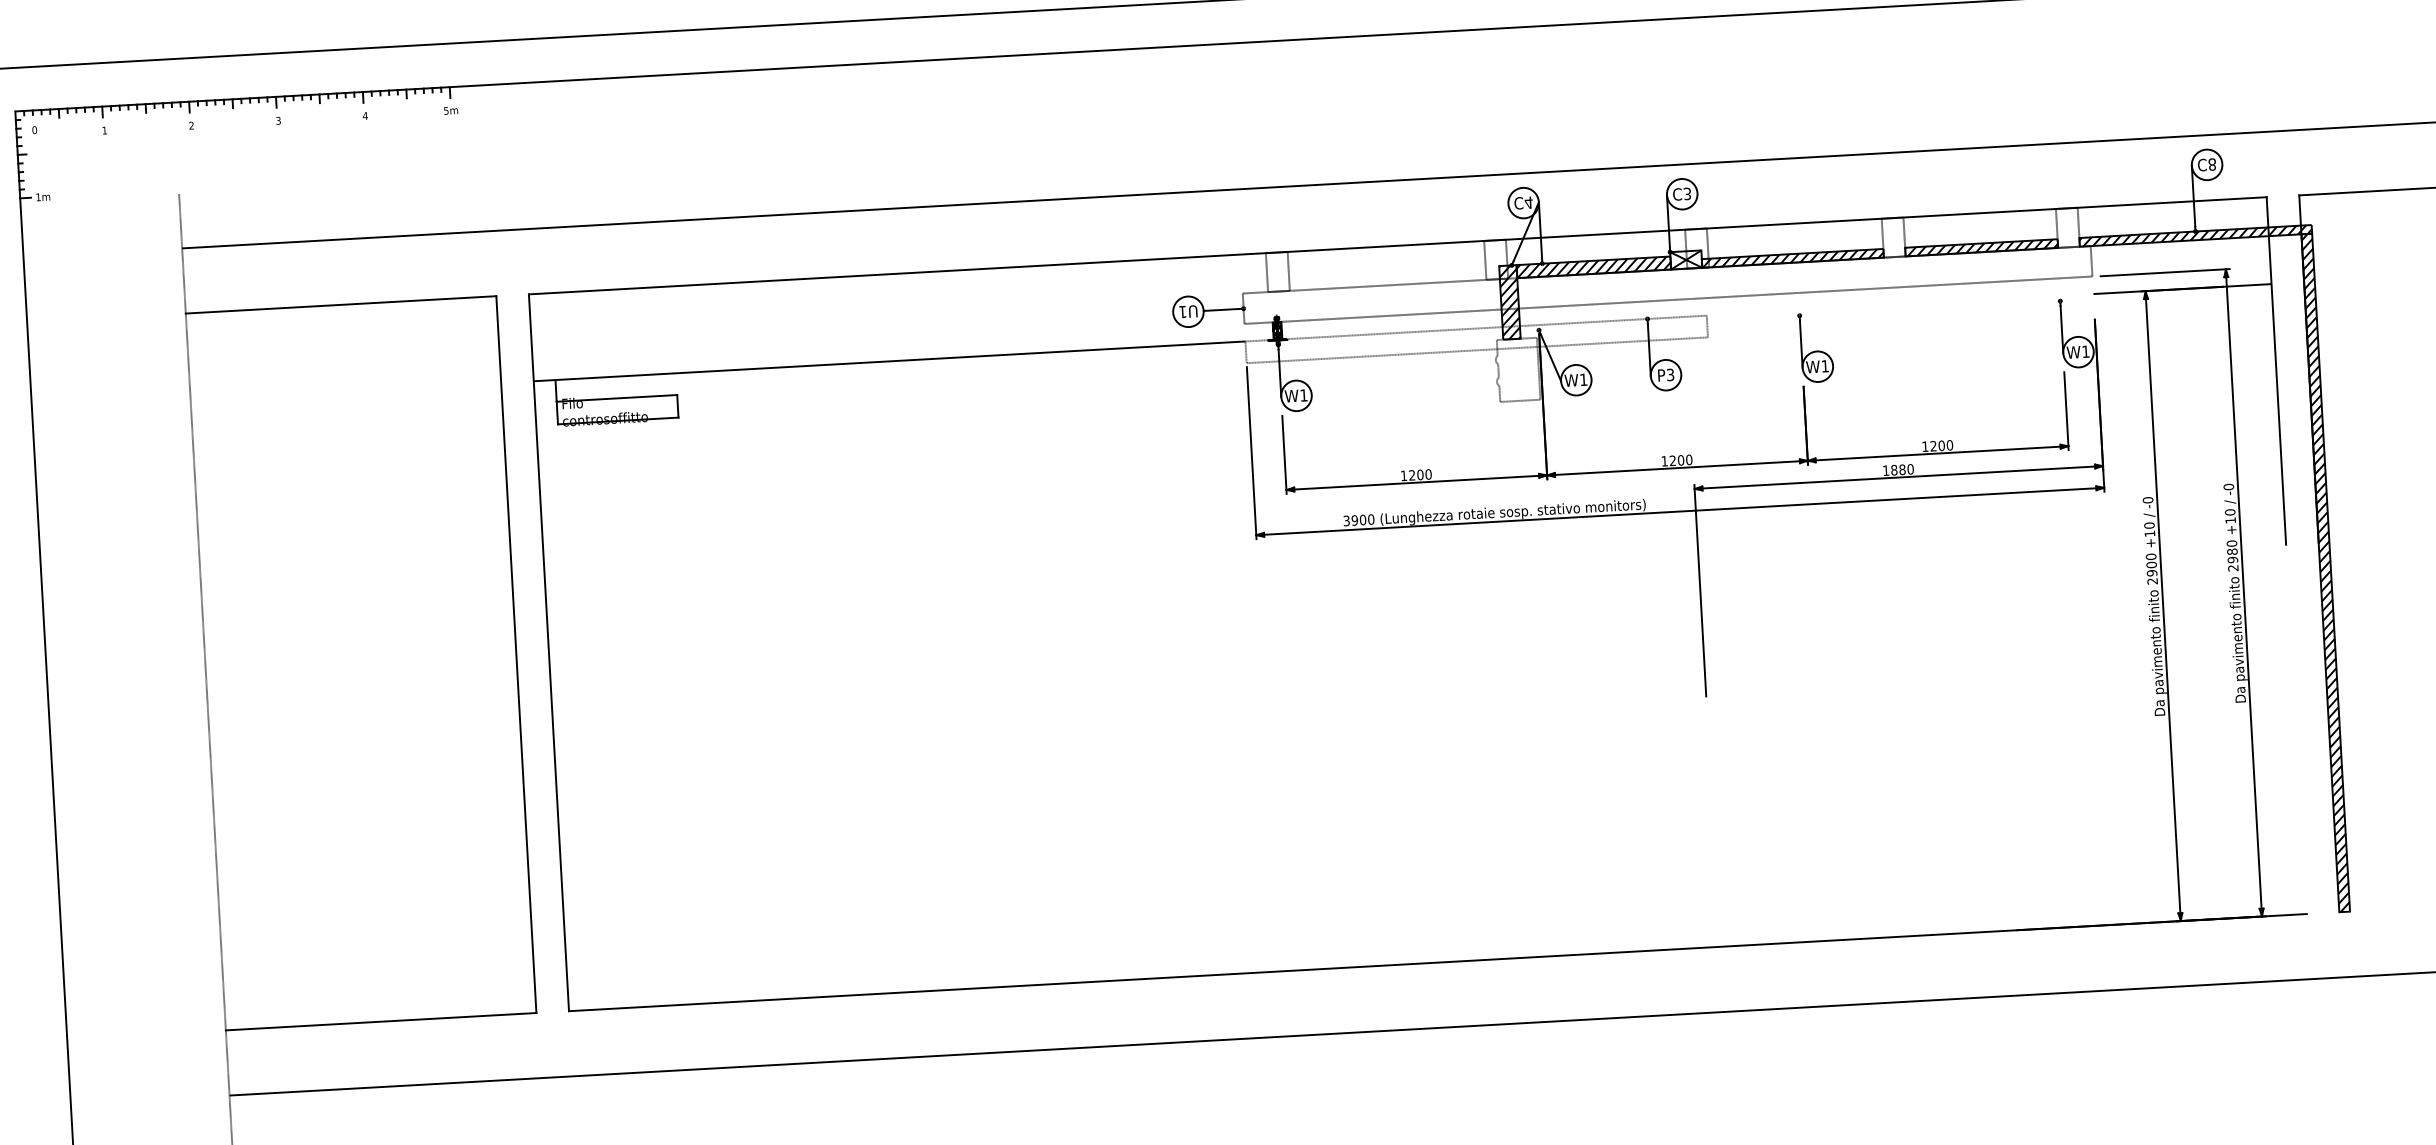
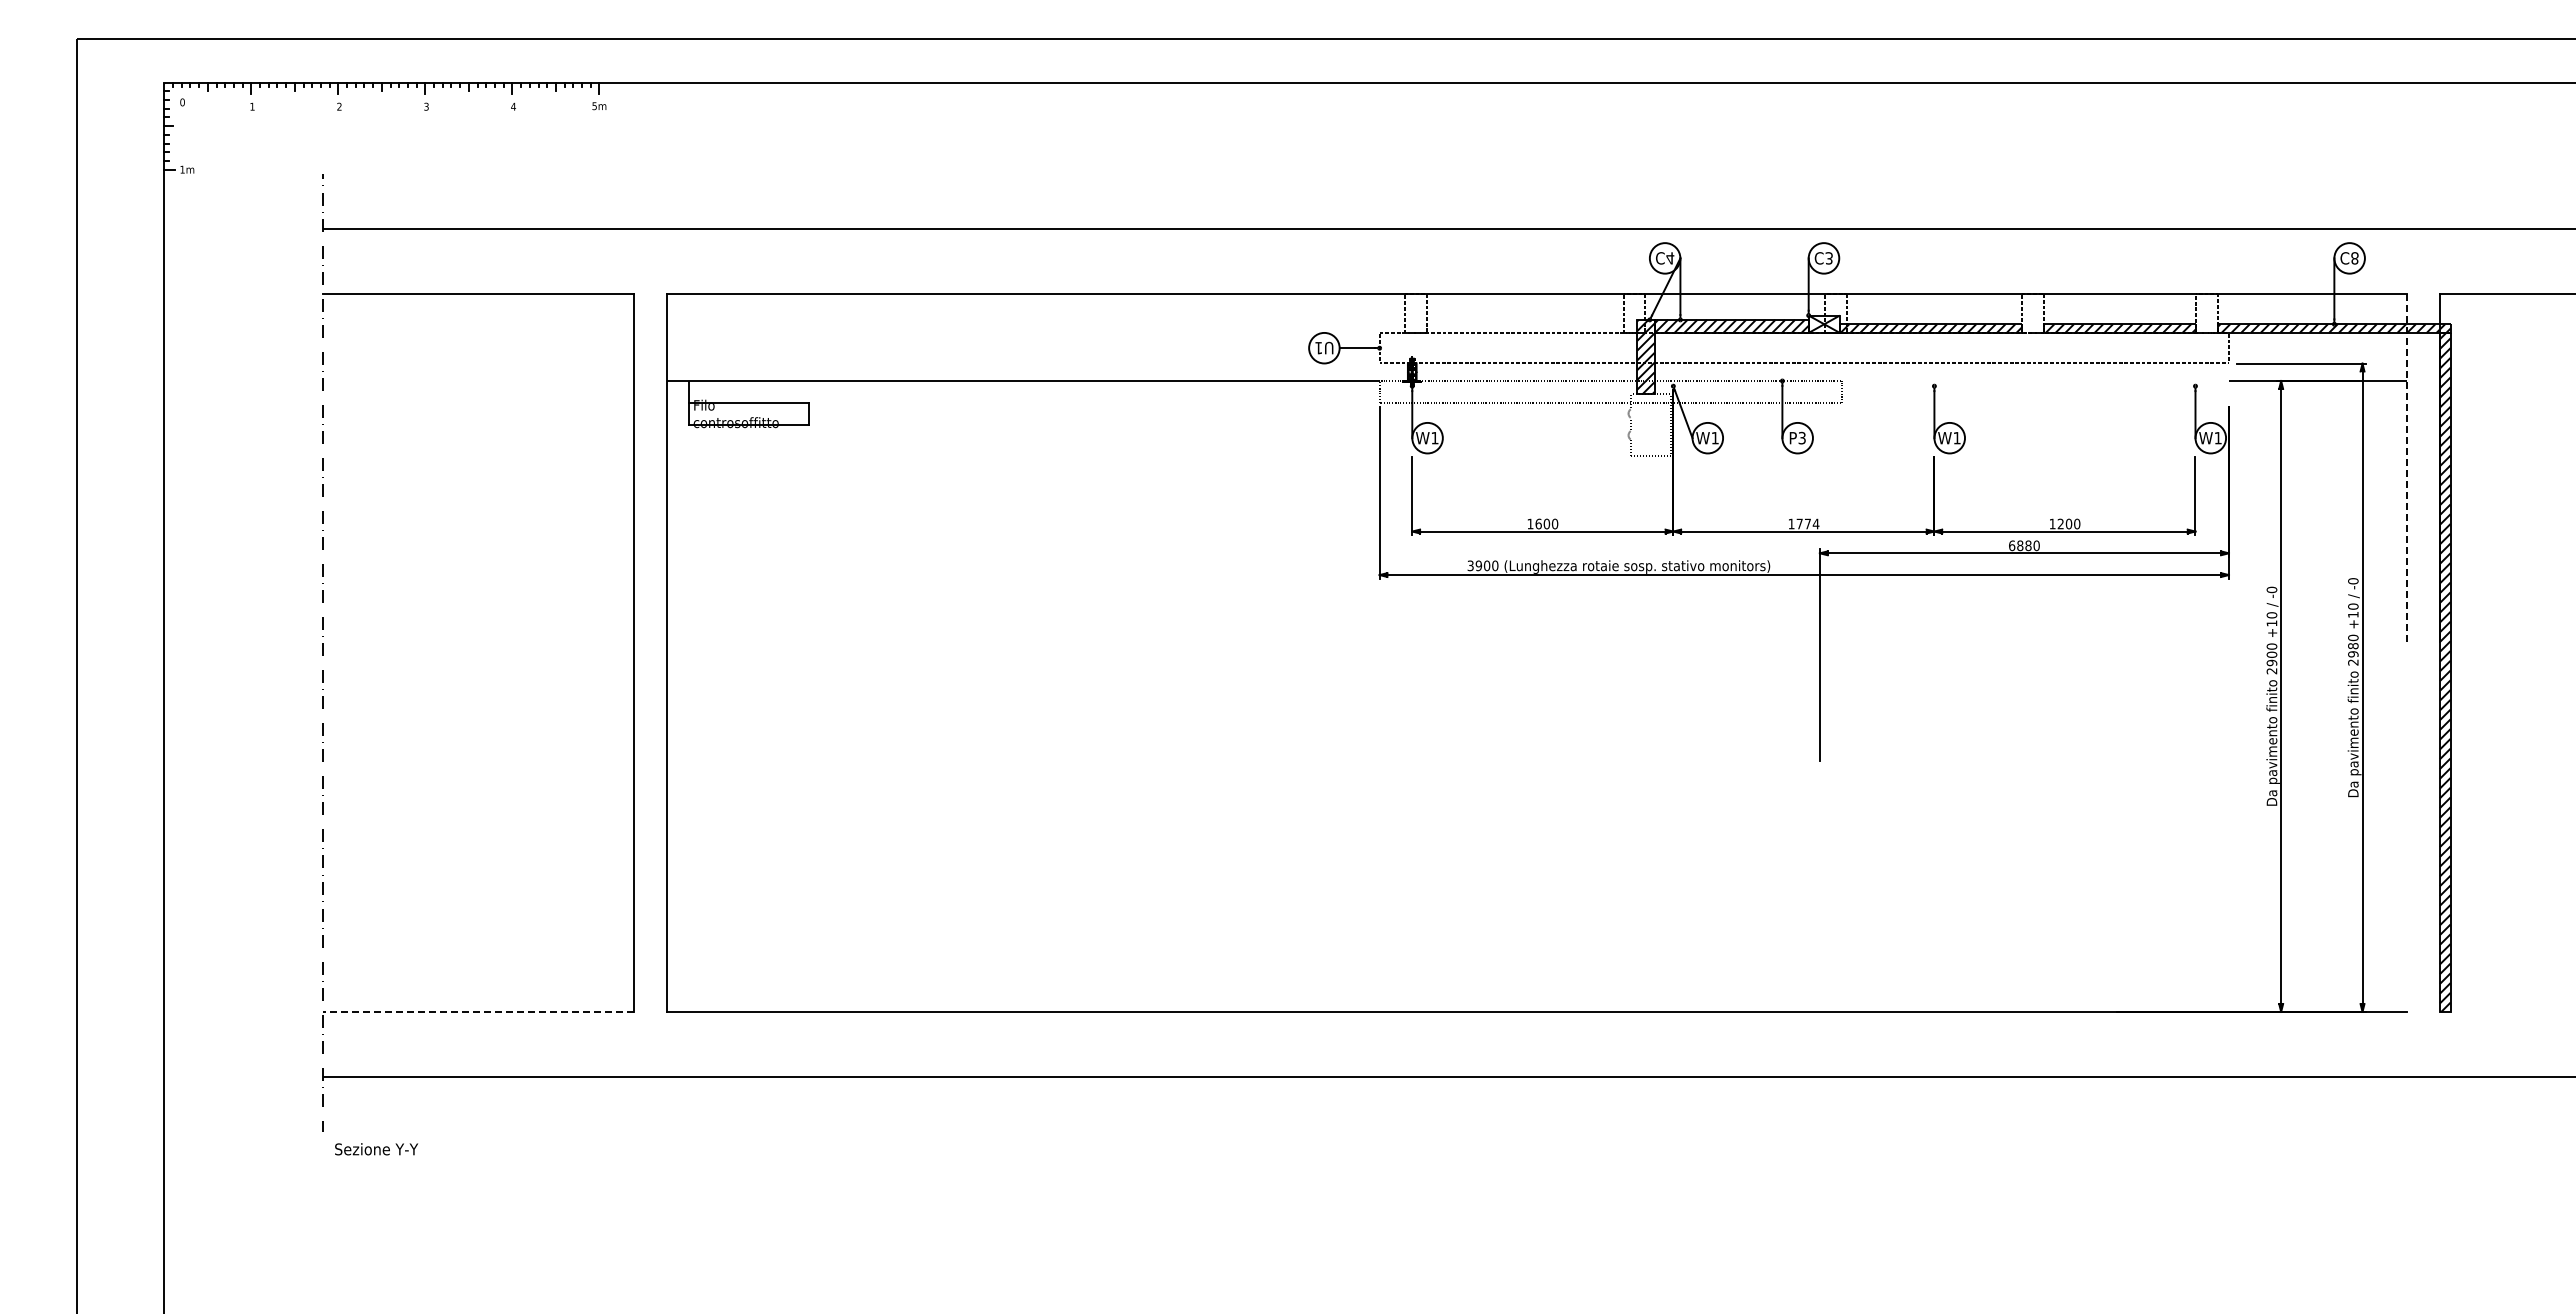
line: (2276, 371) -> (2407, 468), solid -> dashed
text: (1680, 459) -> (1807, 523), 1200 -> 1774
text: (1886, 470) -> (2012, 545), 1880 -> 6880
text: (1412, 474) -> (1538, 523), 1200 -> 1600
line: (380, 1021) -> (478, 1011), solid -> dashed

